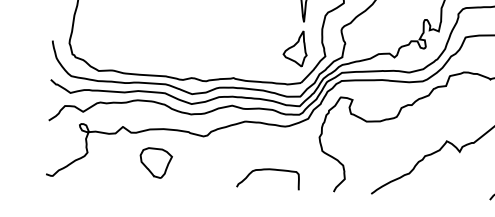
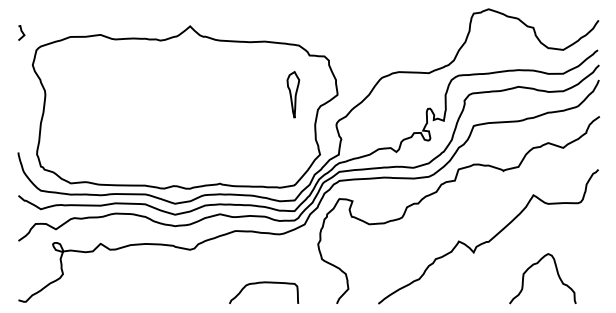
part: (295, 48) -> (286, 147), removed
part: (156, 162) -> (139, 281), removed

